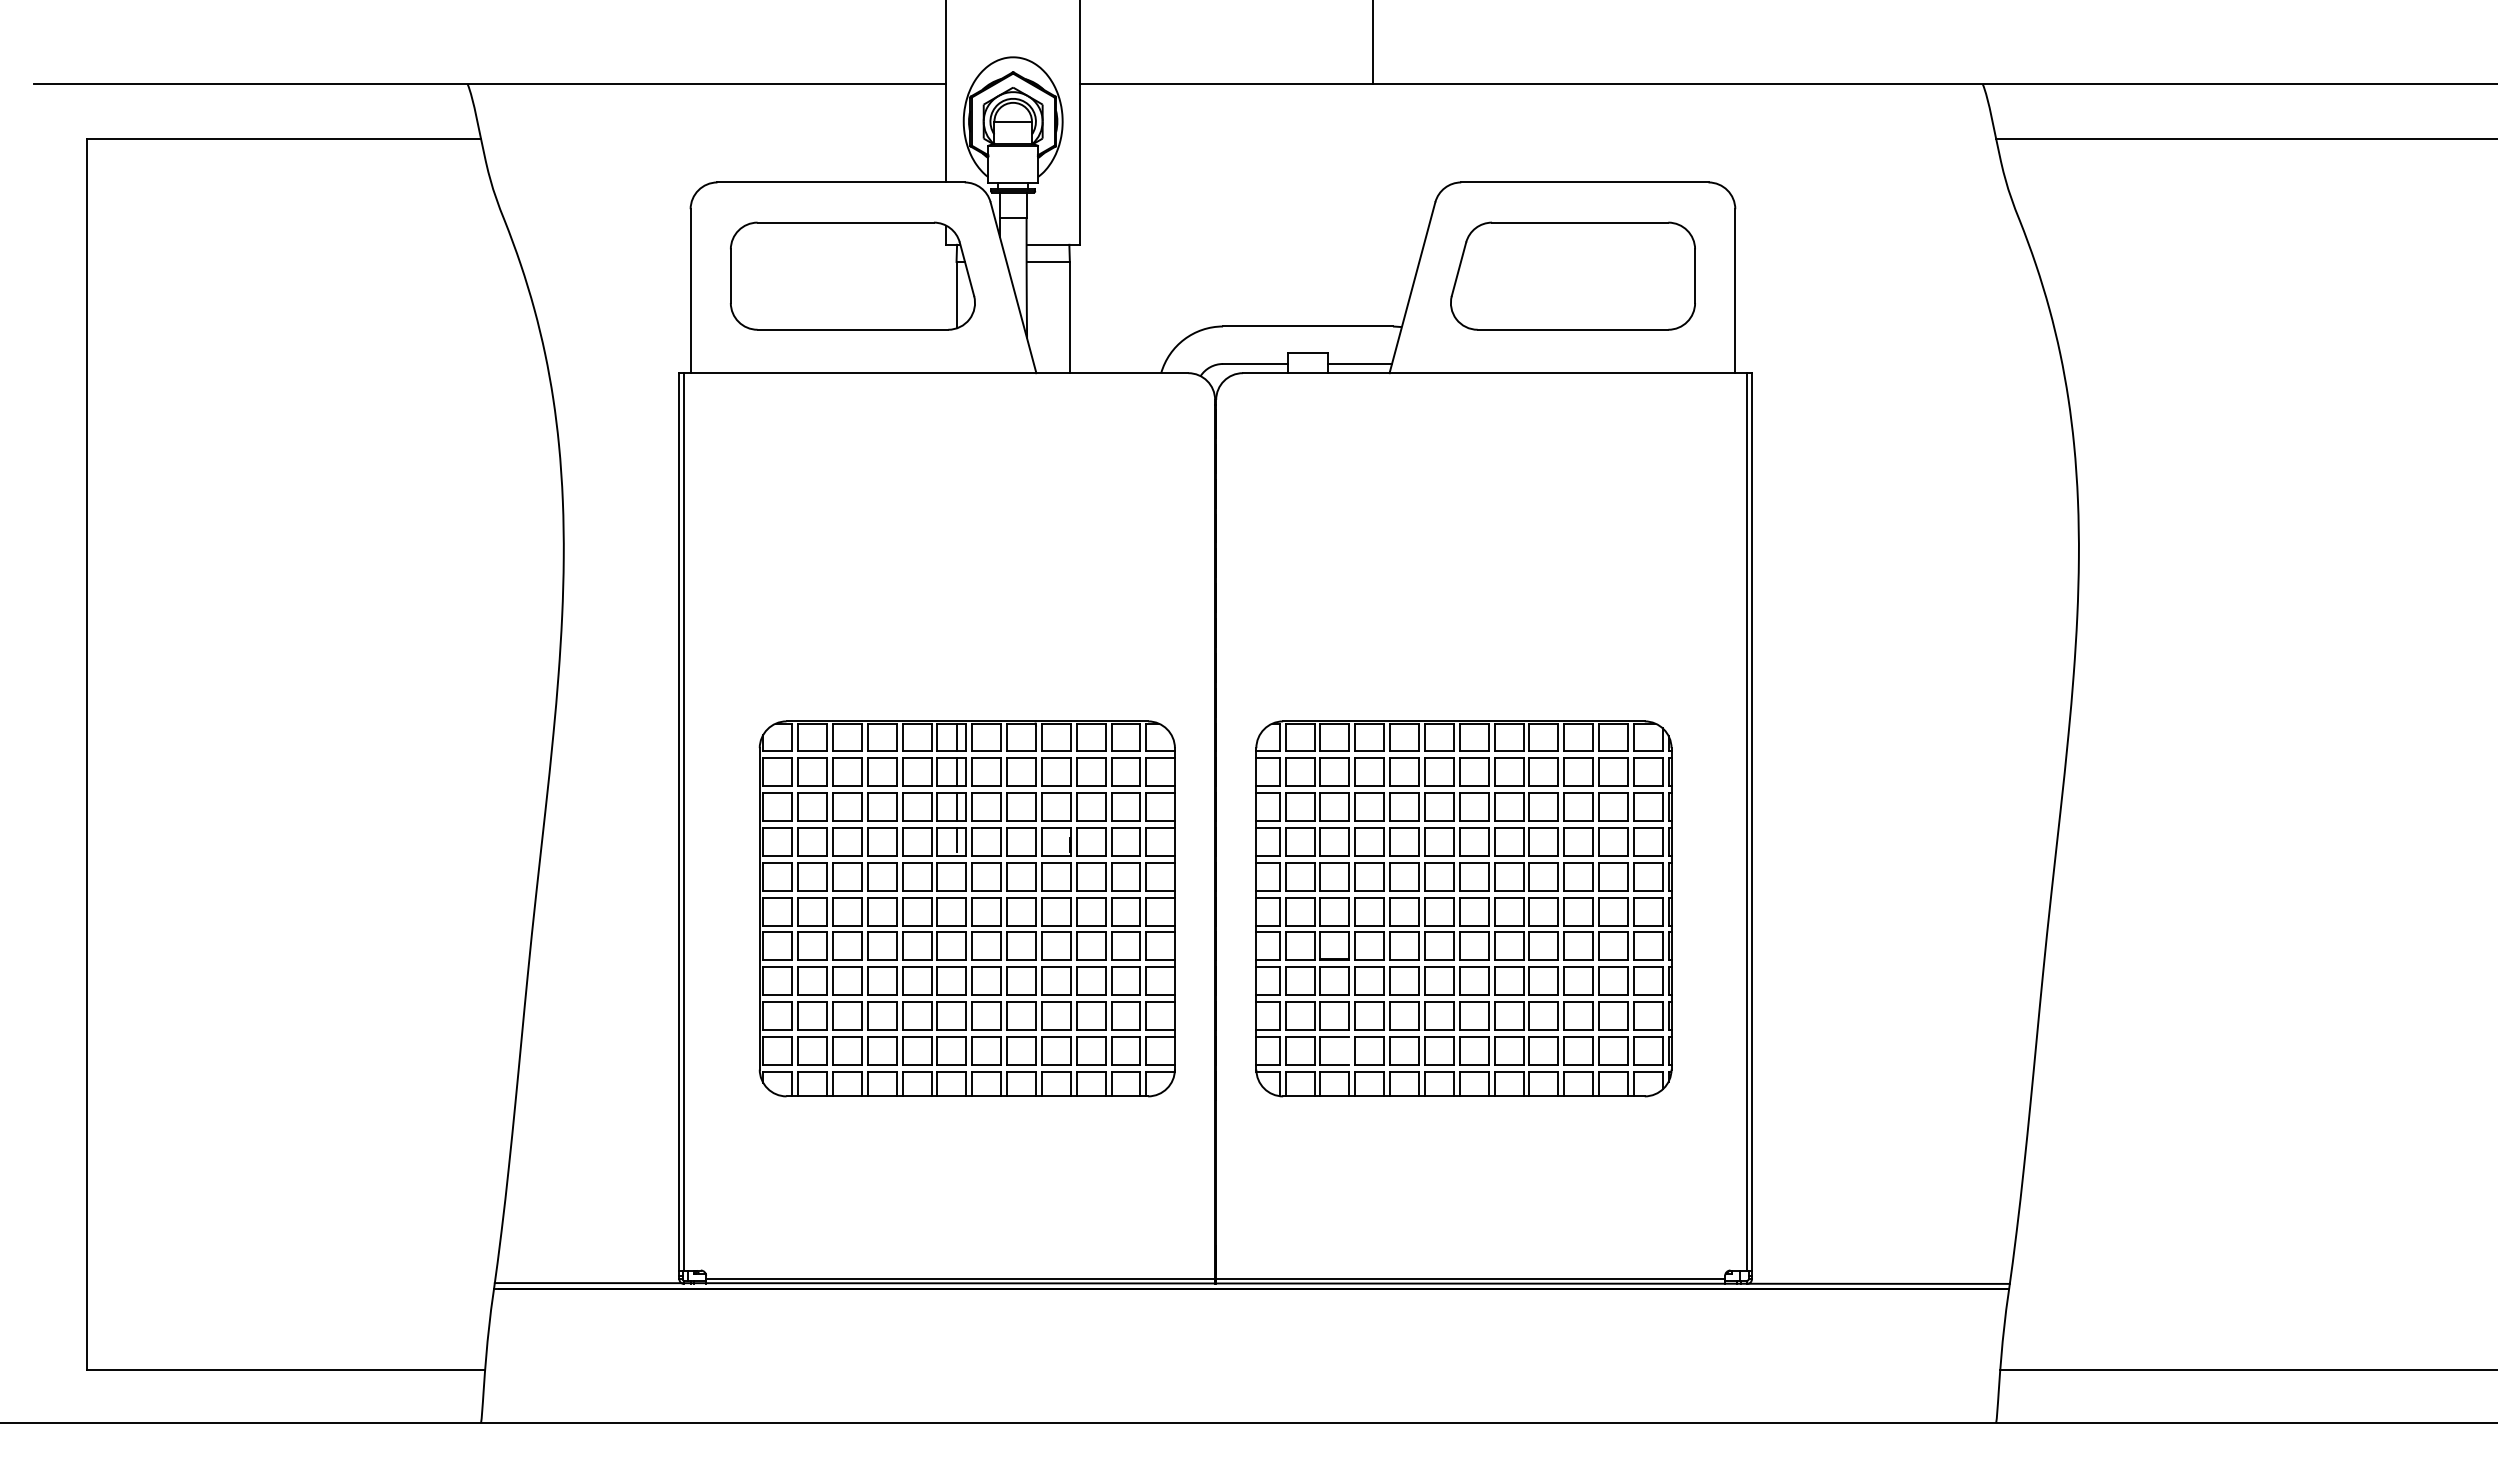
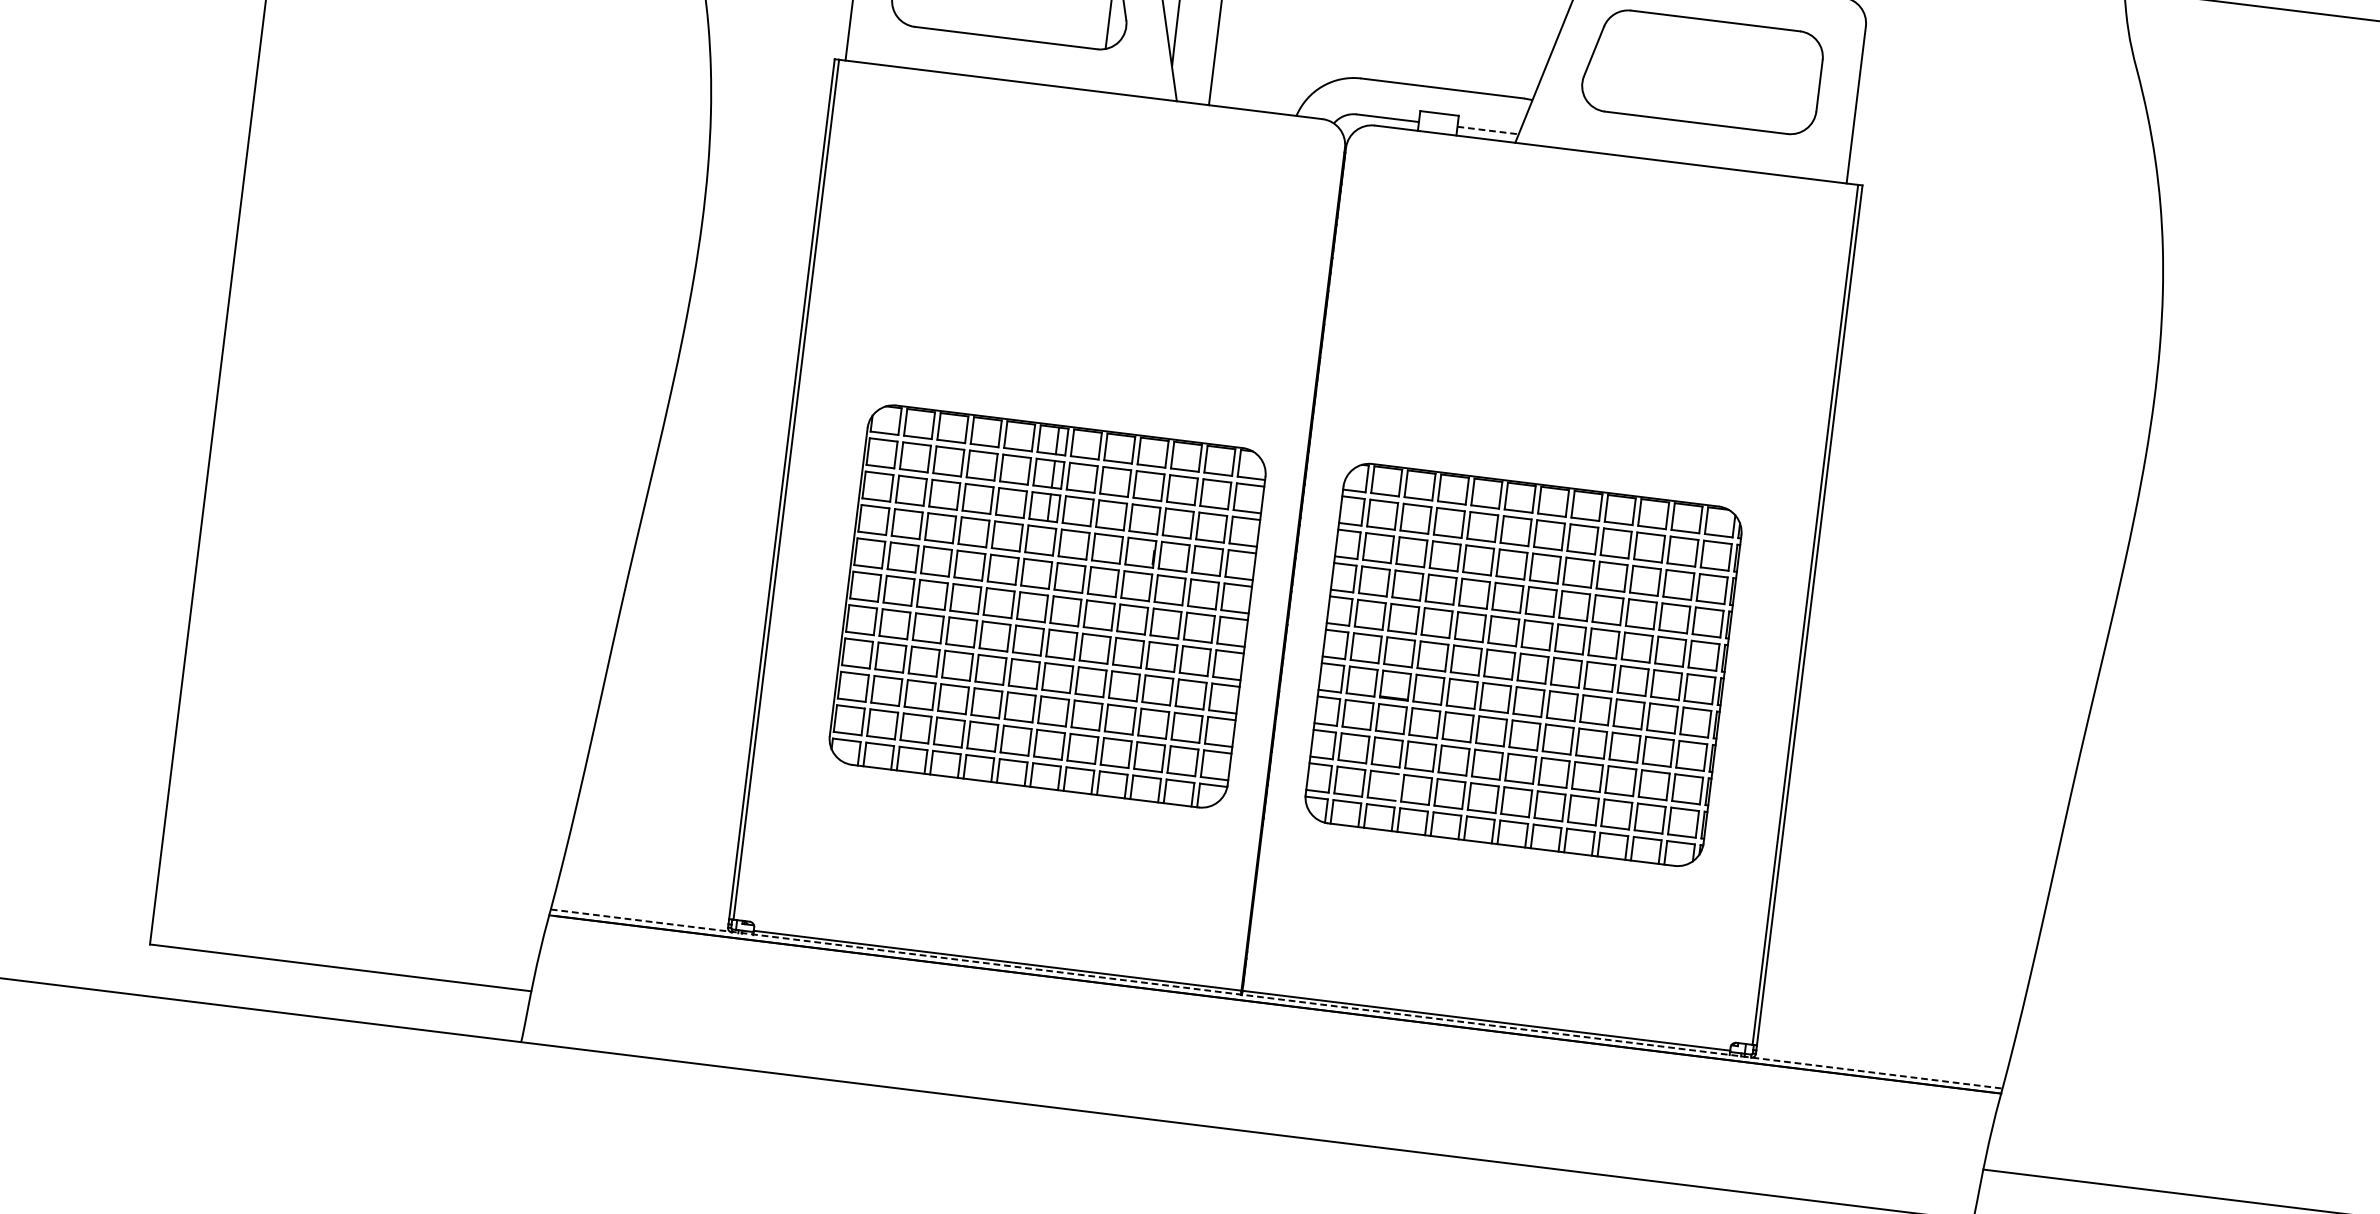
line: (1360, 363) -> (1488, 130), solid -> dashed
line: (956, 840) -> (1045, 539), removed
line: (1252, 1283) -> (1276, 999), solid -> dashed

